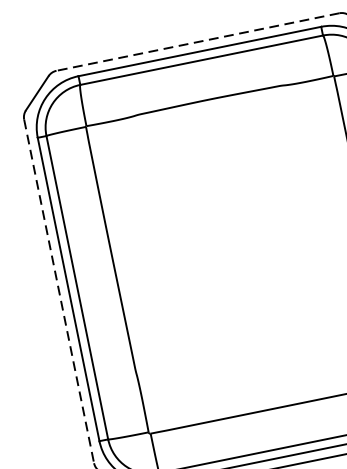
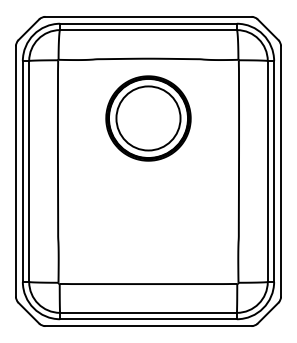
line: (197, 41) -> (148, 16), dashed -> solid
part: (226, 181) -> (148, 118), added
line: (58, 291) -> (15, 171), dashed -> solid

